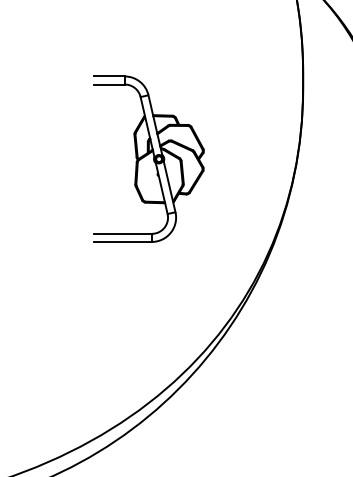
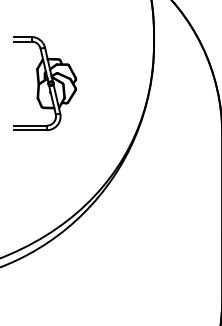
part: (149, 158) -> (45, 83), moved

